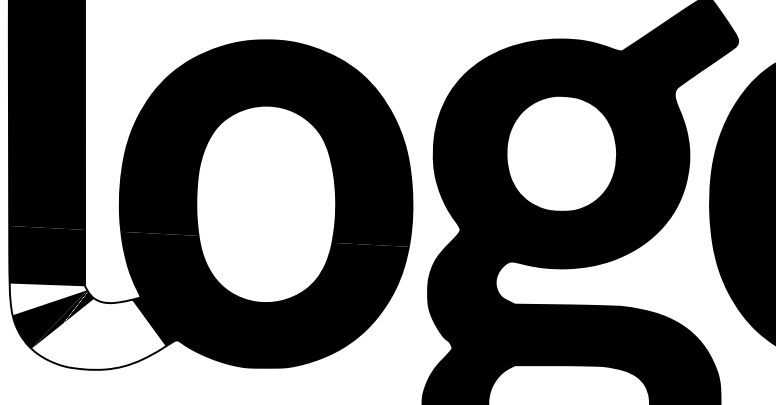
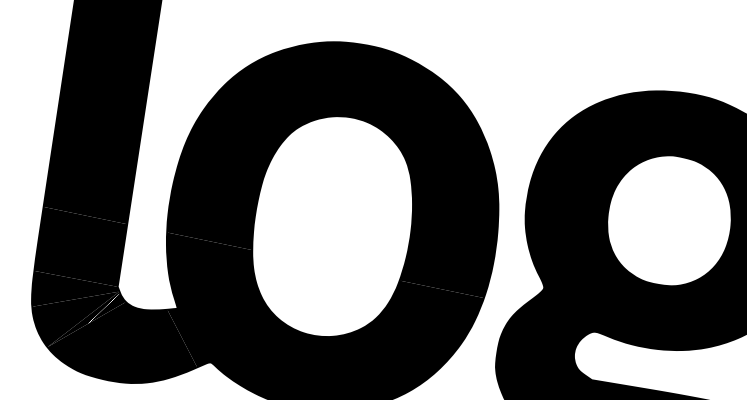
fill: (48, 299) -> (74, 295), added
fill: (98, 333) -> (124, 341), added

